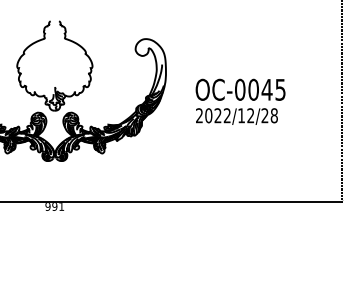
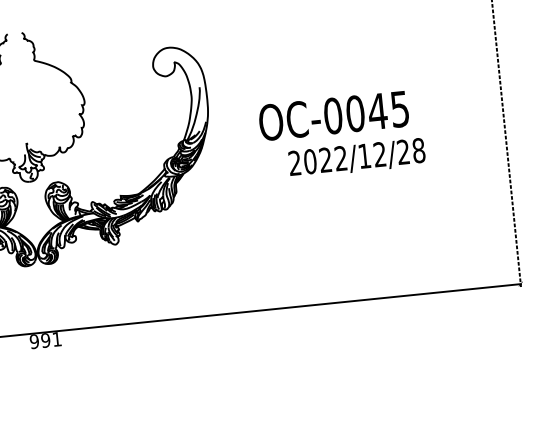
text: (236, 116) -> (356, 158), moved

